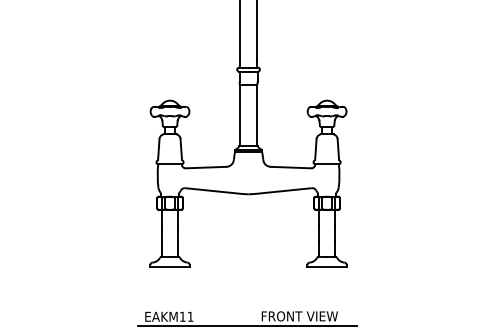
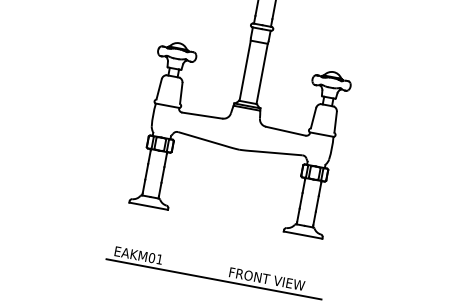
text: (182, 316) -> (151, 257), EAKM11 -> EAKM01

